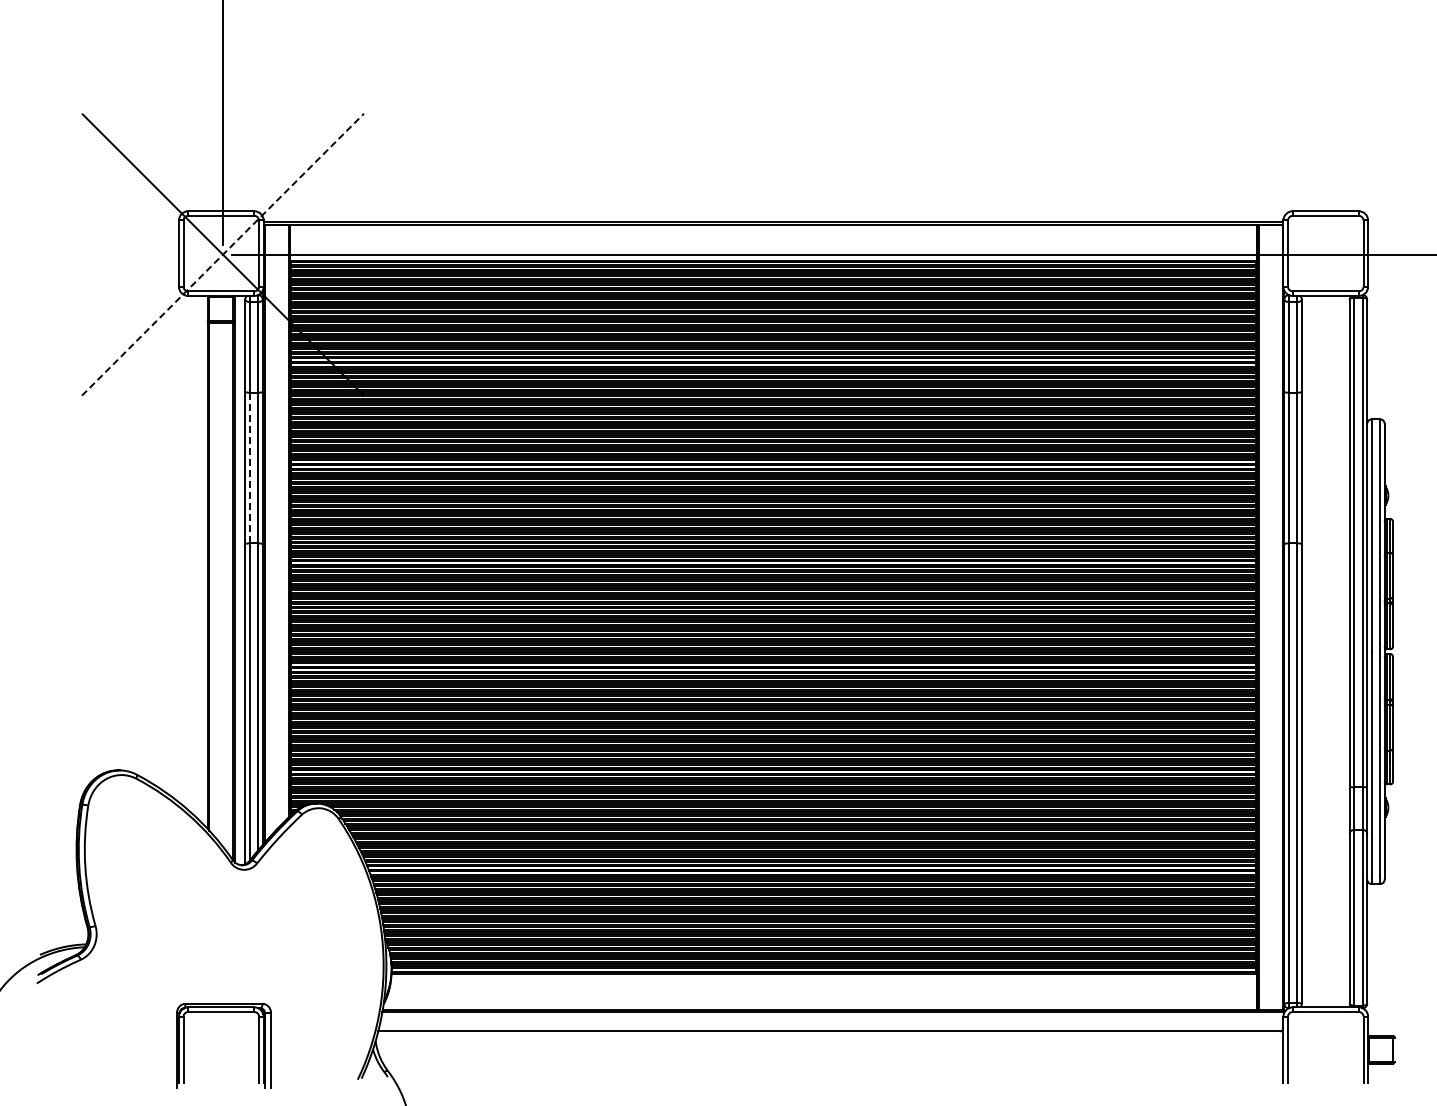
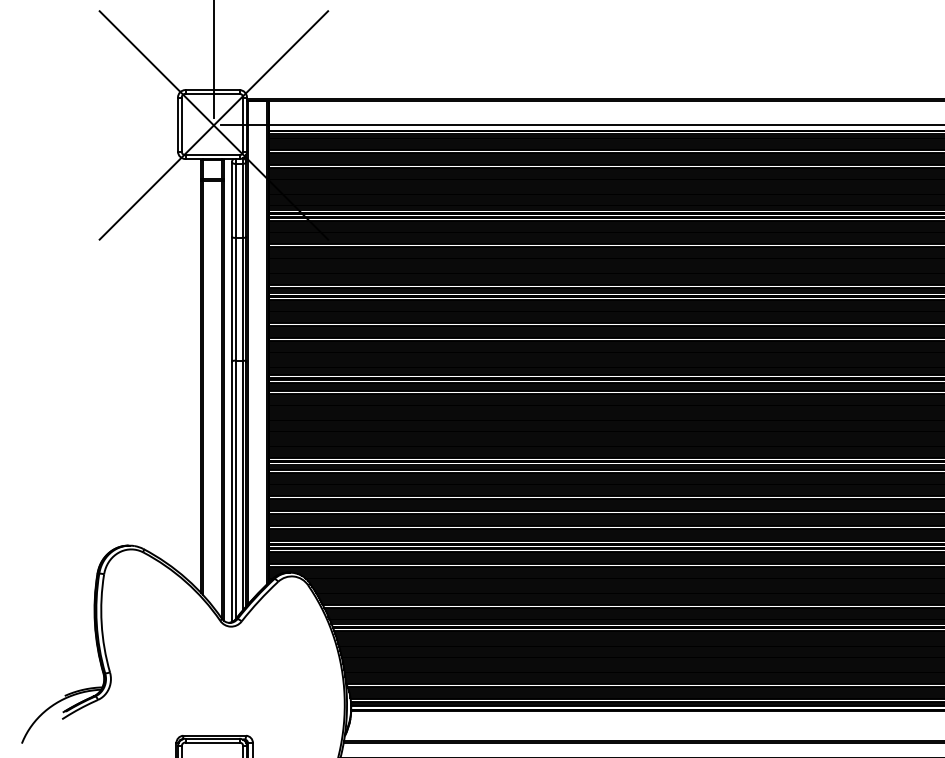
line: (223, 254) -> (214, 125), dashed -> solid
line: (249, 468) -> (235, 299), dashed -> solid

